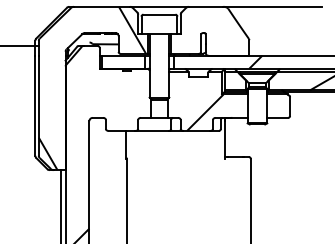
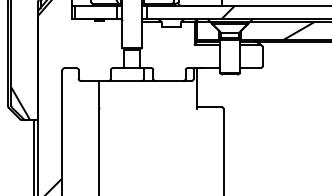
hatch: (205, 112) -> (178, 62), removed

